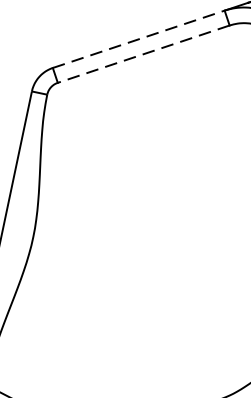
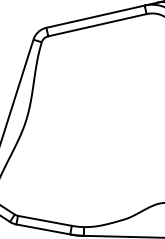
line: (140, 38) -> (96, 16), dashed -> solid
line: (142, 54) -> (96, 25), dashed -> solid

